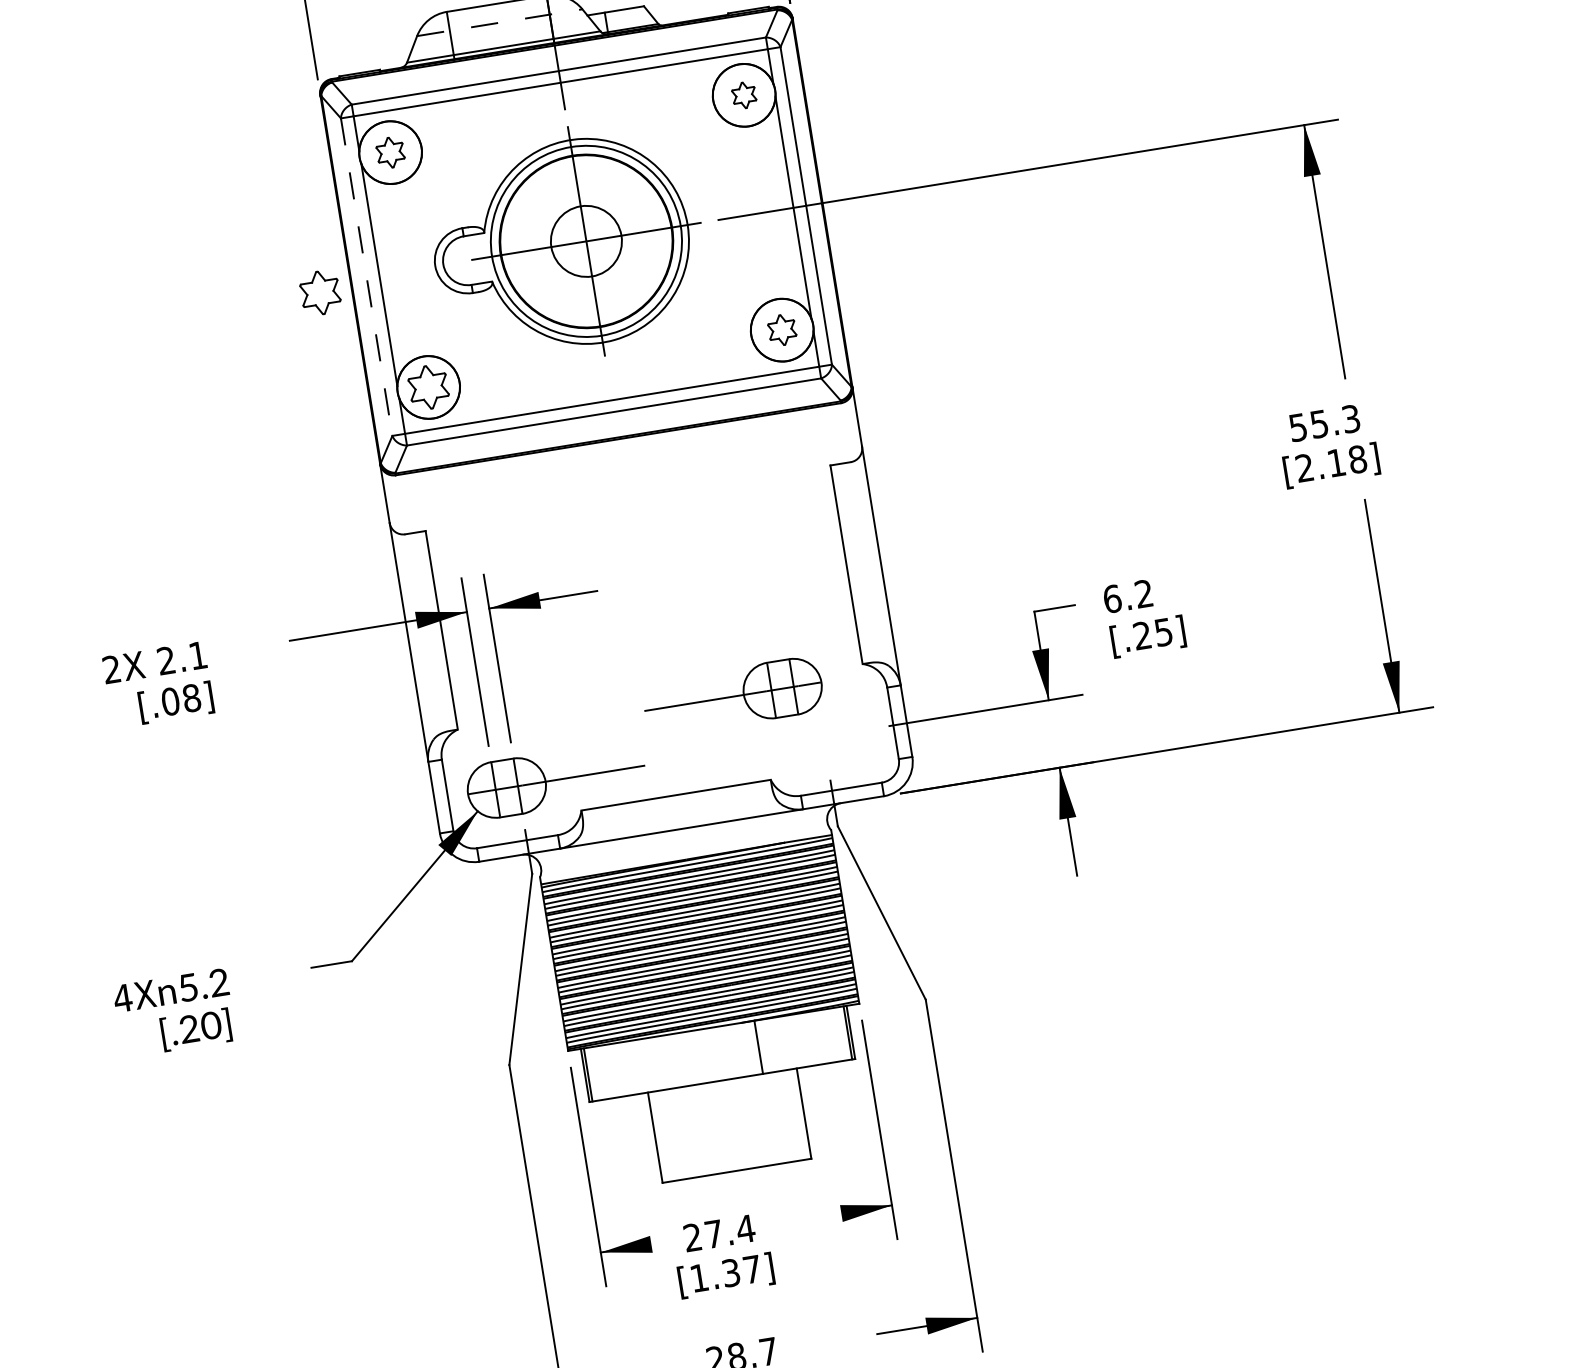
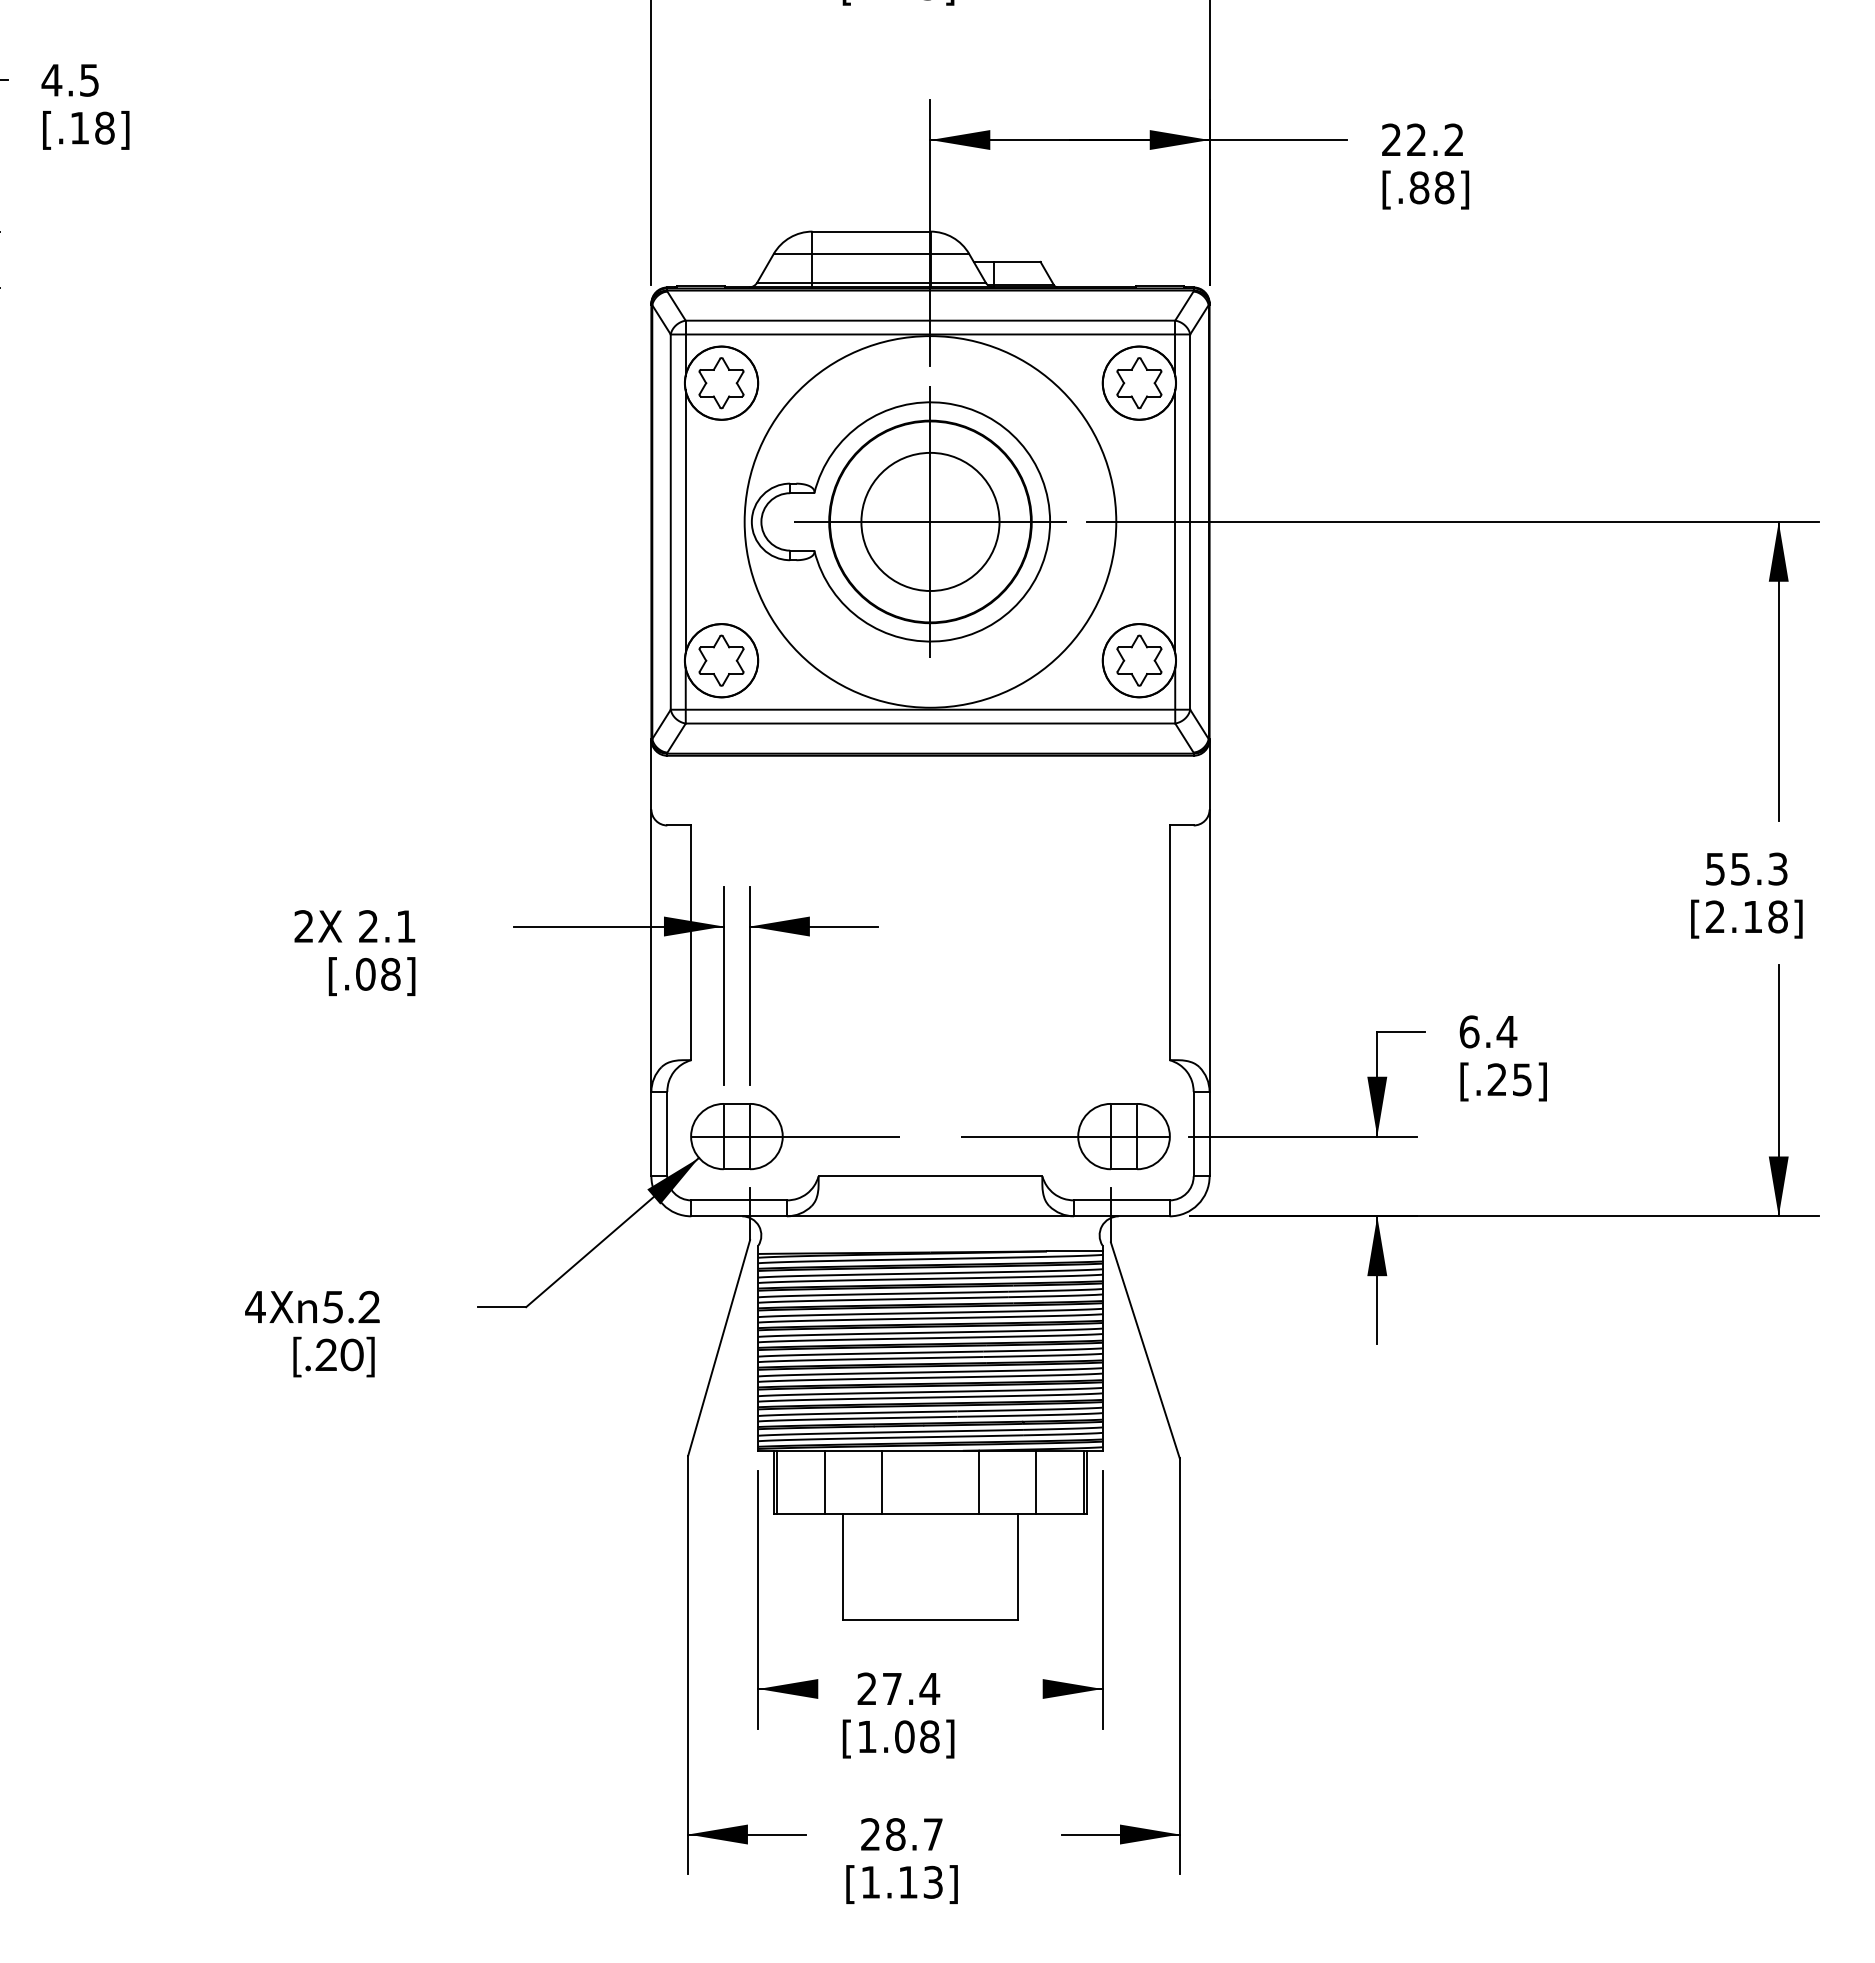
line: (499, 22) -> (871, 253), dashed -> solid
part: (744, 95) -> (1139, 383), size x1.67
part: (390, 152) -> (721, 383), size x1.43
circle: (586, 241) -> (930, 521), size x1.67
circle: (586, 241) -> (930, 521), size x1.67
line: (366, 277) -> (670, 522), dashed -> solid
part: (320, 292) -> (614, 531), removed
part: (782, 330) -> (1139, 660), size x1.43
text: (1143, 593) -> (1506, 1031), 6.2 -> 6.4
part: (733, 696) -> (1065, 1136), moved
line: (806, 1038) -> (1035, 1481), added
line: (677, 1059) -> (882, 1481), added
line: (629, 1067) -> (825, 1481), added
text: (741, 1270) -> (917, 1736), [1.37] -> [1.08]

